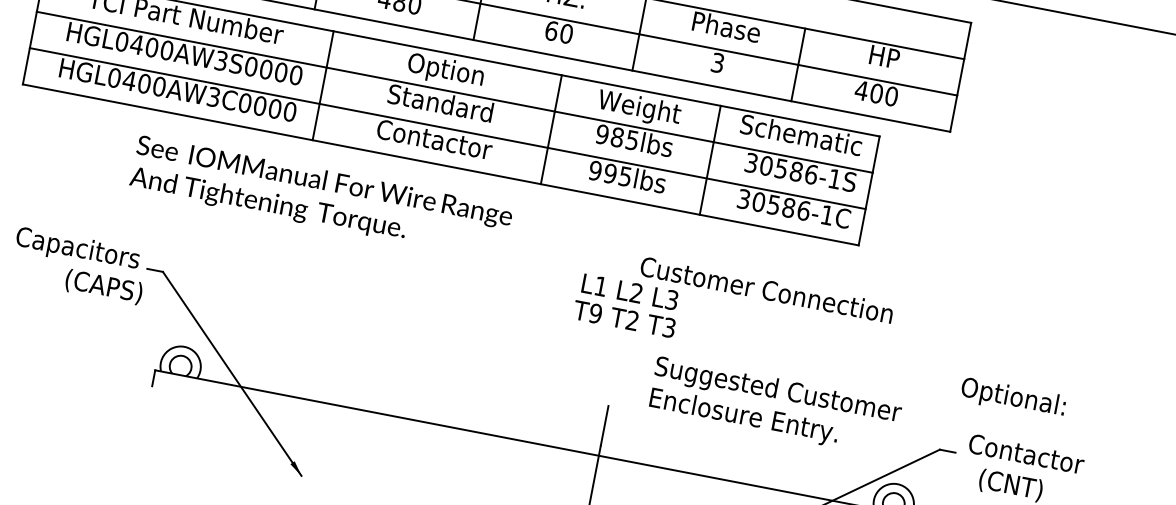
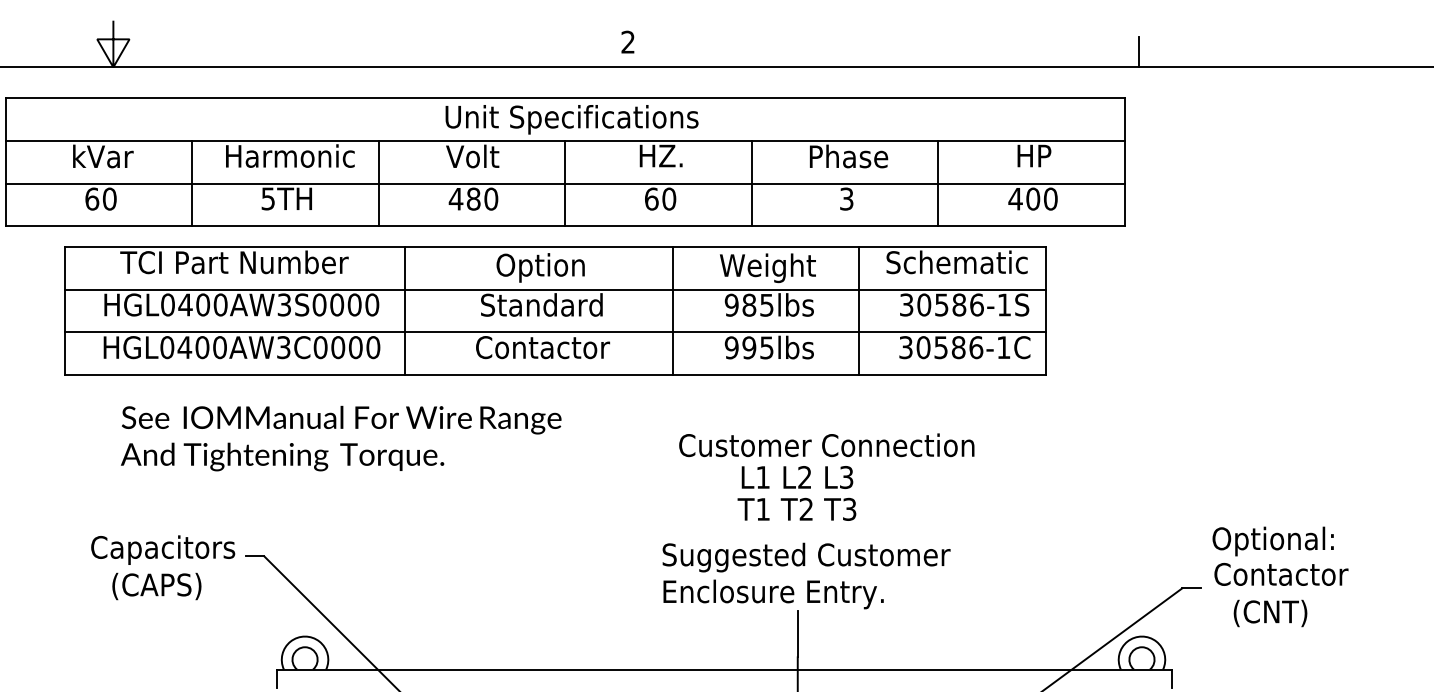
text: (321, 198) -> (341, 438), moved
text: (103, 287) -> (156, 586), moved
text: (766, 290) -> (826, 445), moved
text: (596, 312) -> (763, 508), T9 -> T1
text: (1012, 398) -> (1272, 541), moved
text: (775, 406) -> (806, 575), moved

